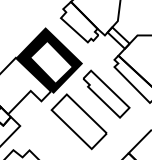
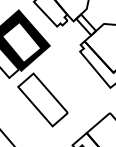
part: (106, 93) -> (70, 75), removed

